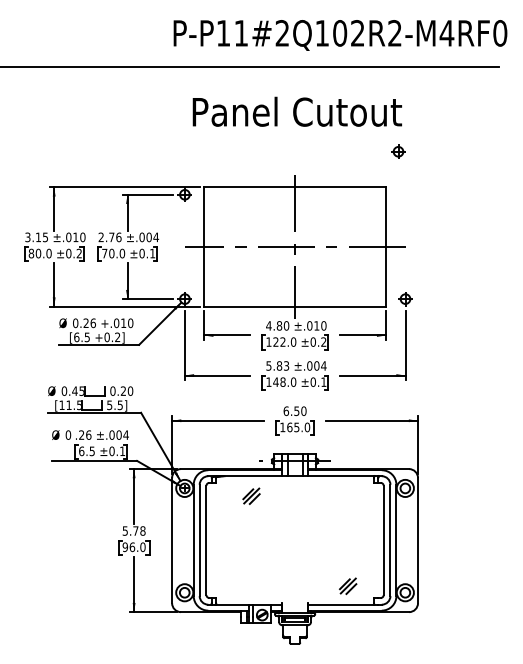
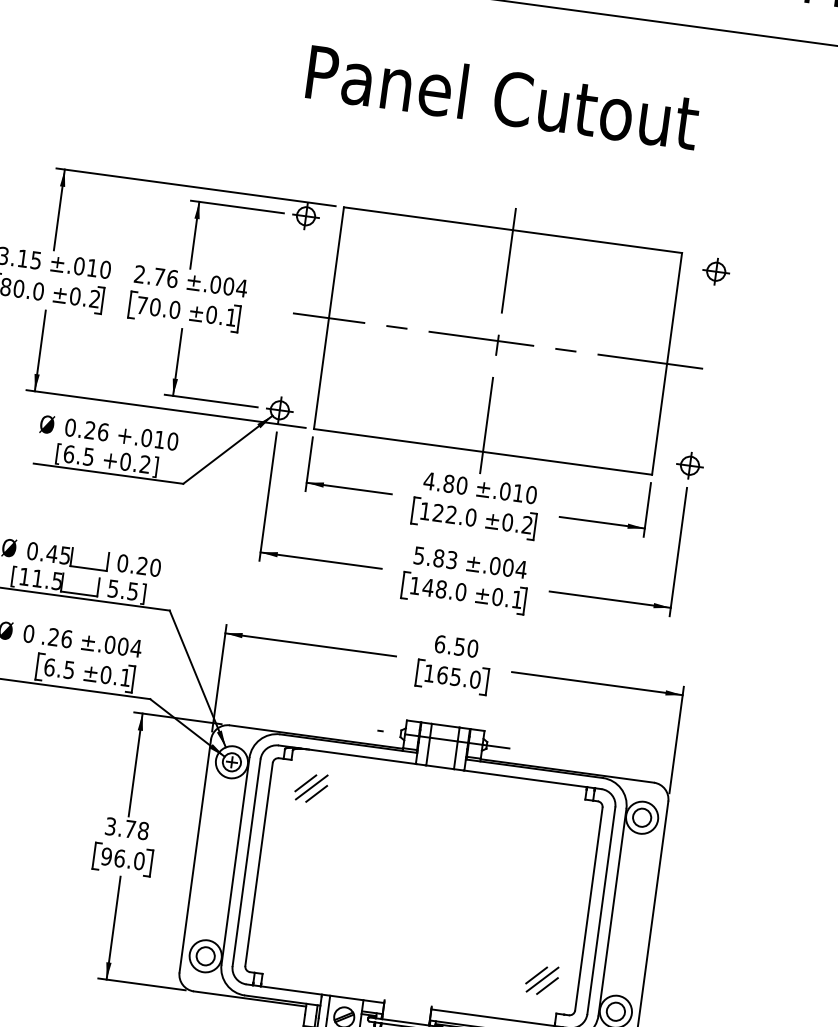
text: (296, 111) -> (501, 96), moved
part: (398, 151) -> (716, 271), moved
part: (251, 495) -> (311, 786), moved
text: (125, 530) -> (111, 825), 5.78 -> 3.78
part: (347, 586) -> (540, 980), moved

